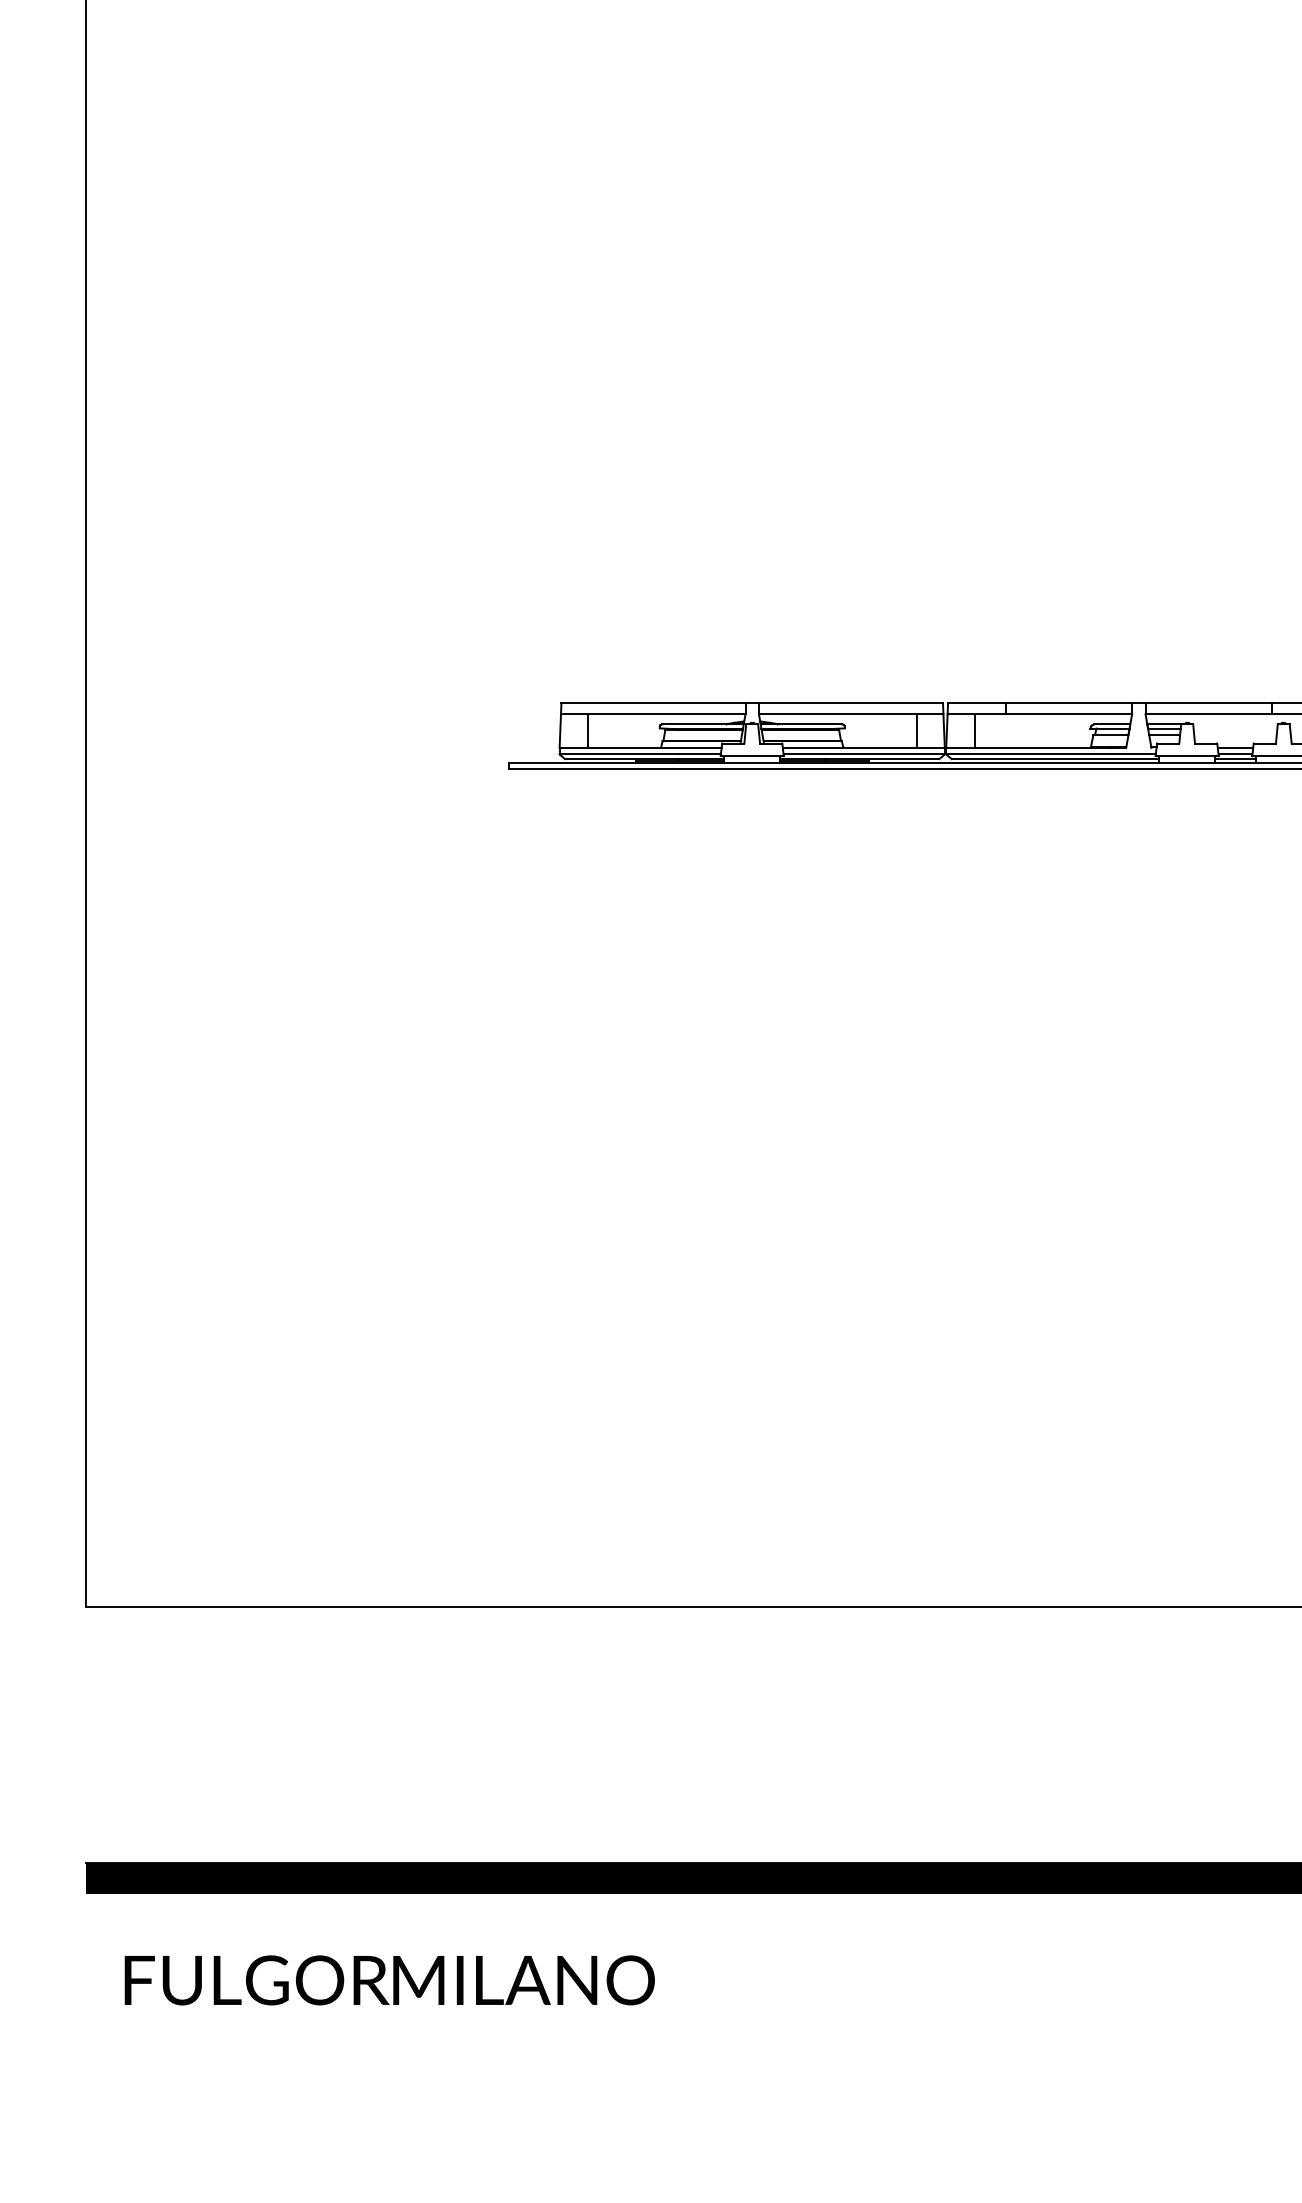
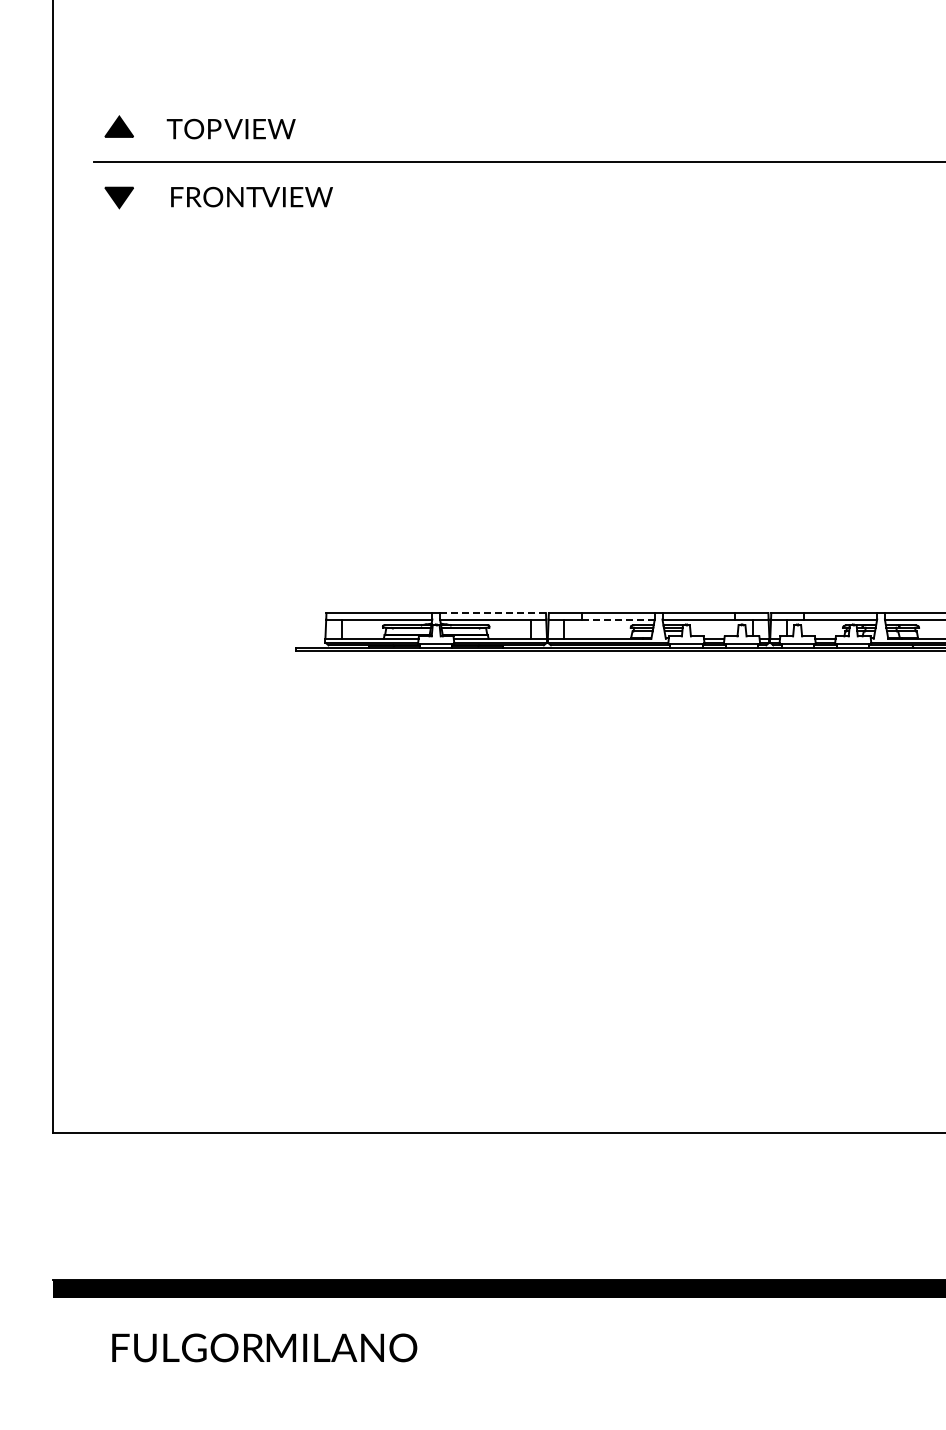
line: (851, 703) -> (493, 613), solid -> dashed
line: (1069, 714) -> (618, 619), solid -> dashed
text: (389, 1979) -> (264, 1347), moved

